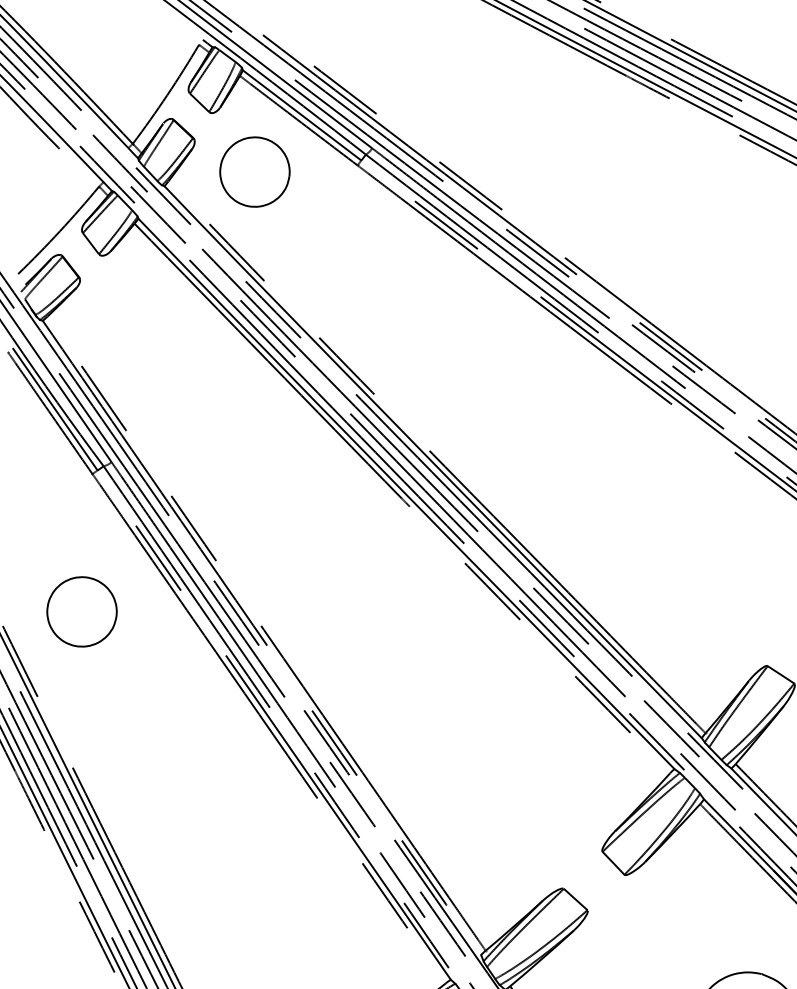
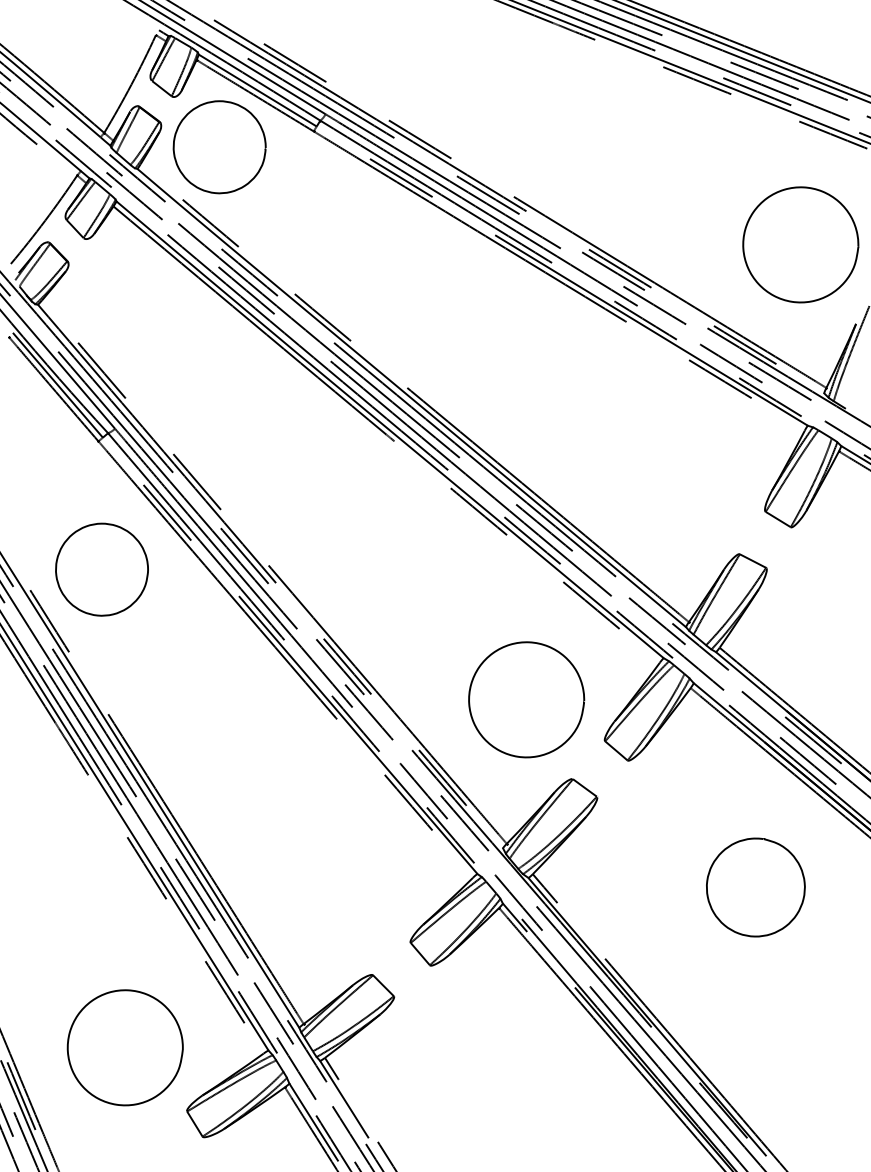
part: (254, 172) -> (219, 147), size x1.43
part: (81, 611) -> (101, 569), size x1.43
part: (522, 798) -> (526, 699), added

